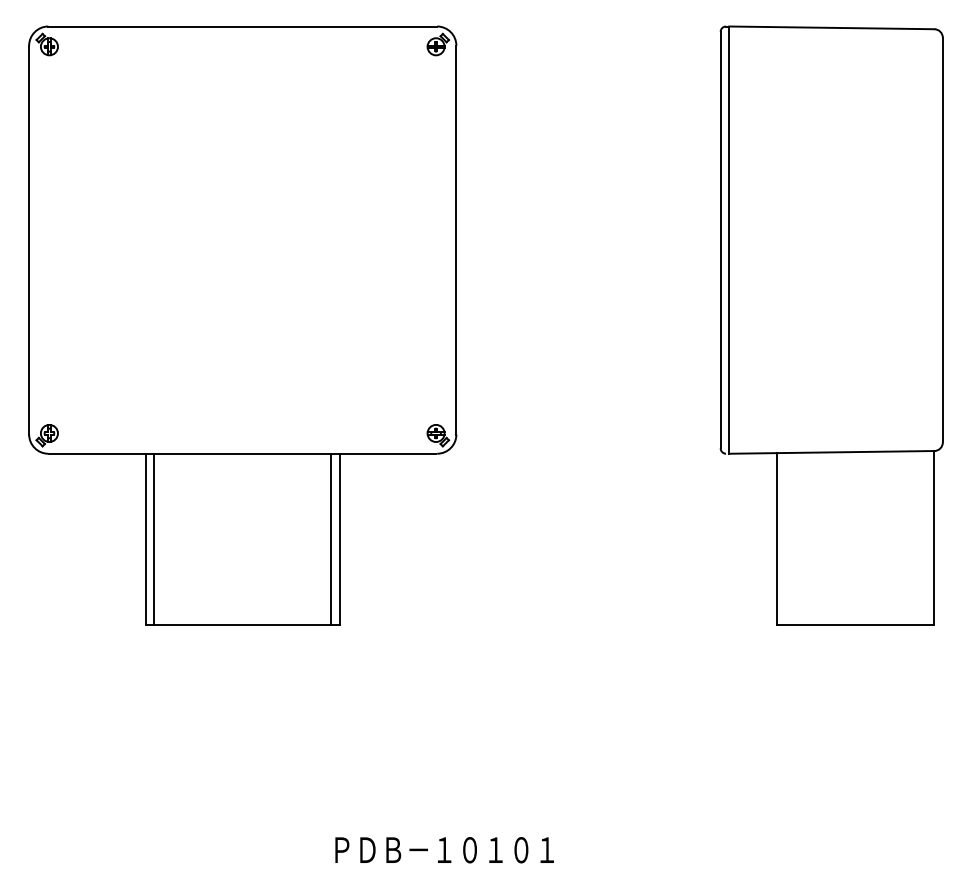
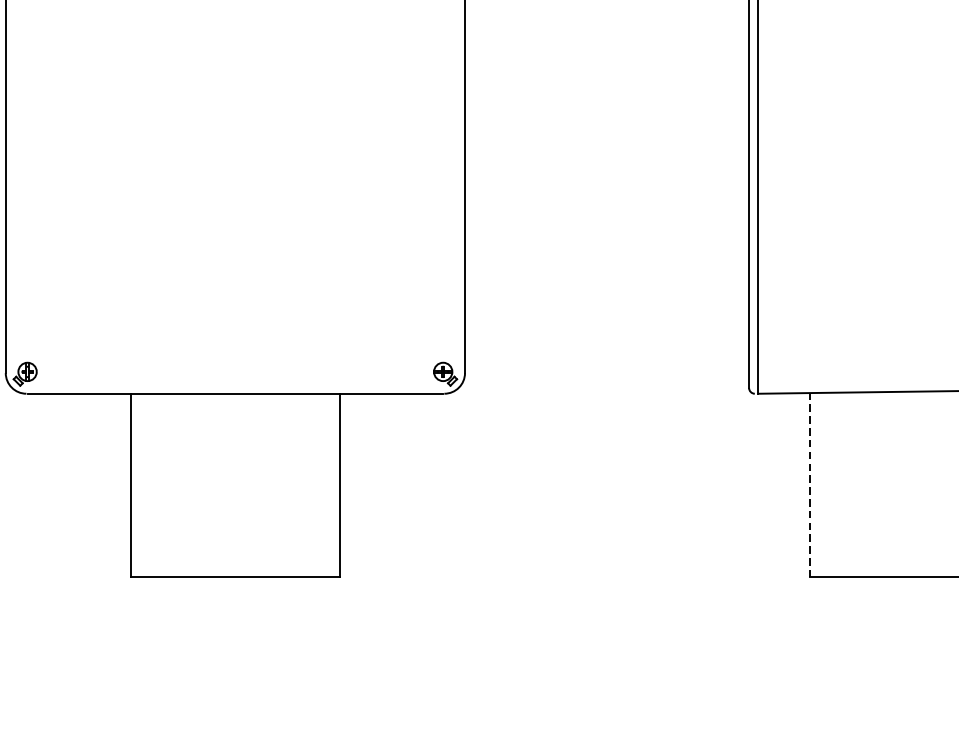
line: (154, 538) -> (140, 484), removed
line: (331, 538) -> (330, 484), removed
line: (777, 538) -> (810, 484), solid -> dashed

